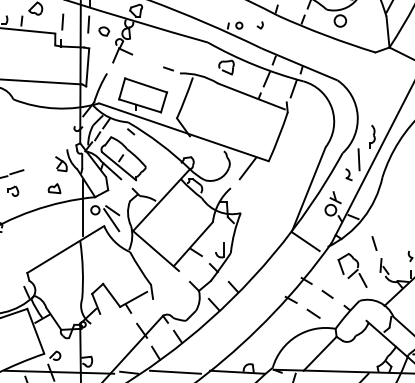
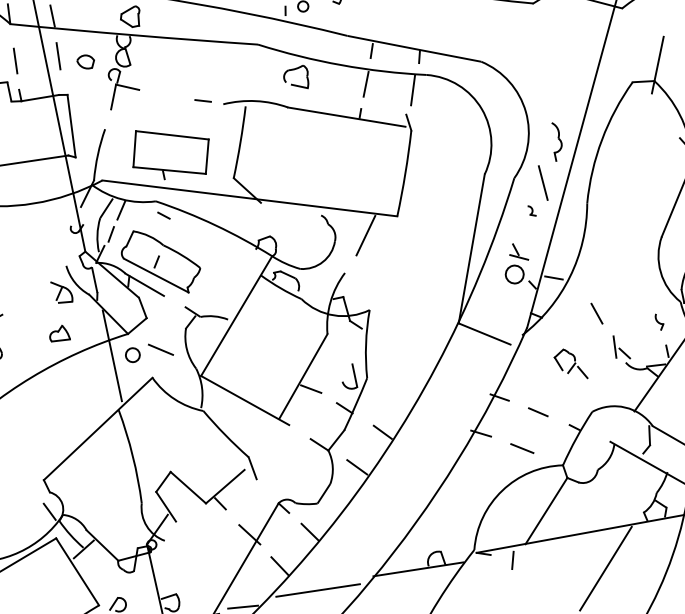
part: (348, 174) -> (531, 210), size x0.6
line: (111, 220) -> (162, 366), removed
part: (352, 270) -> (570, 364), size x0.6

